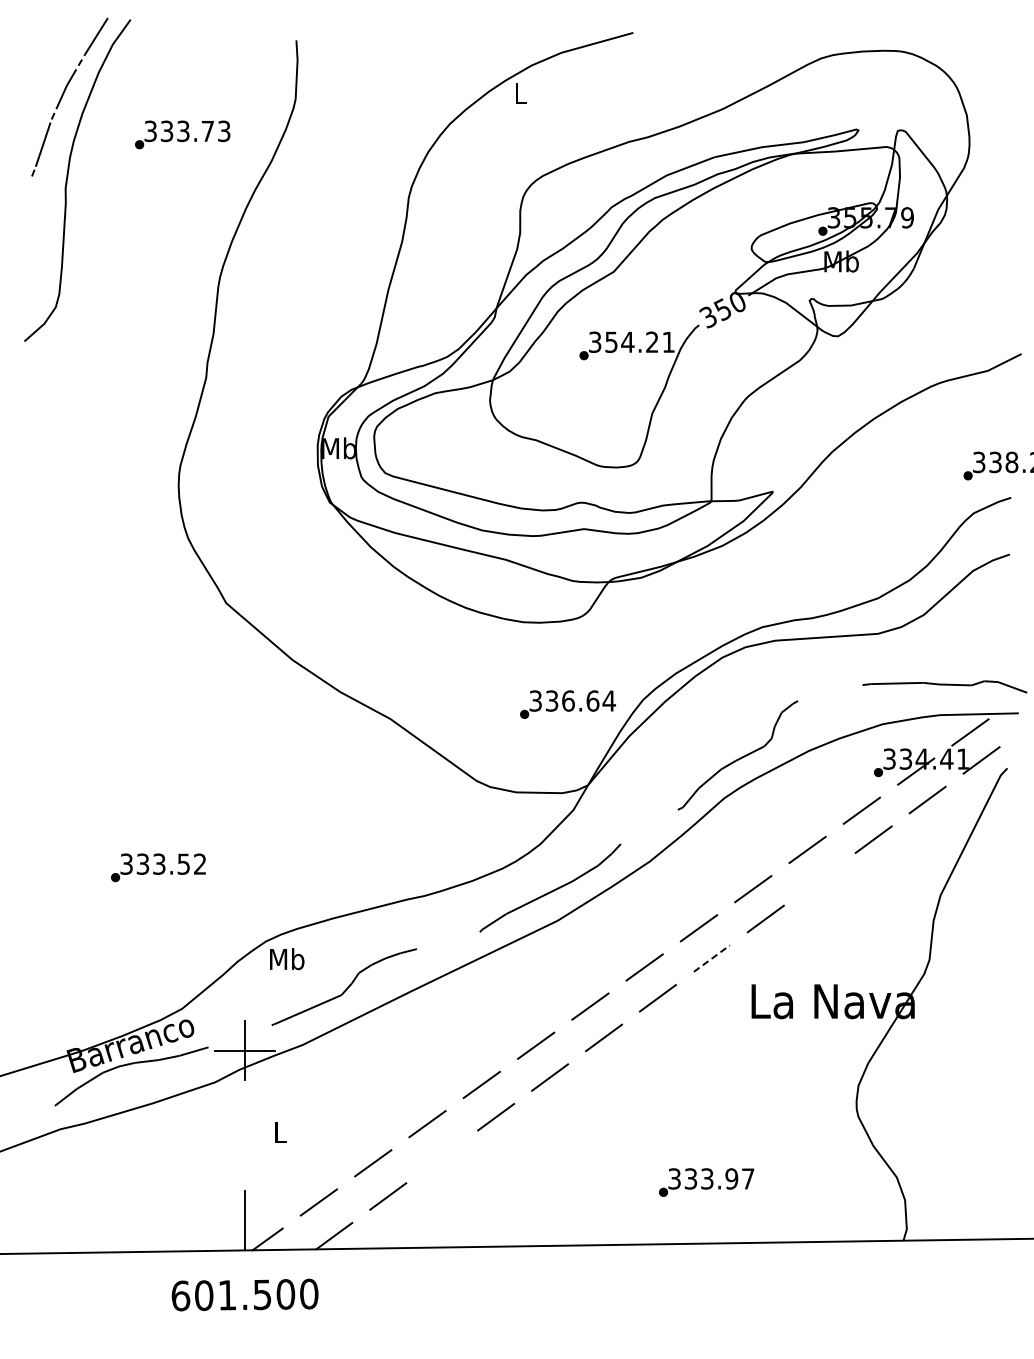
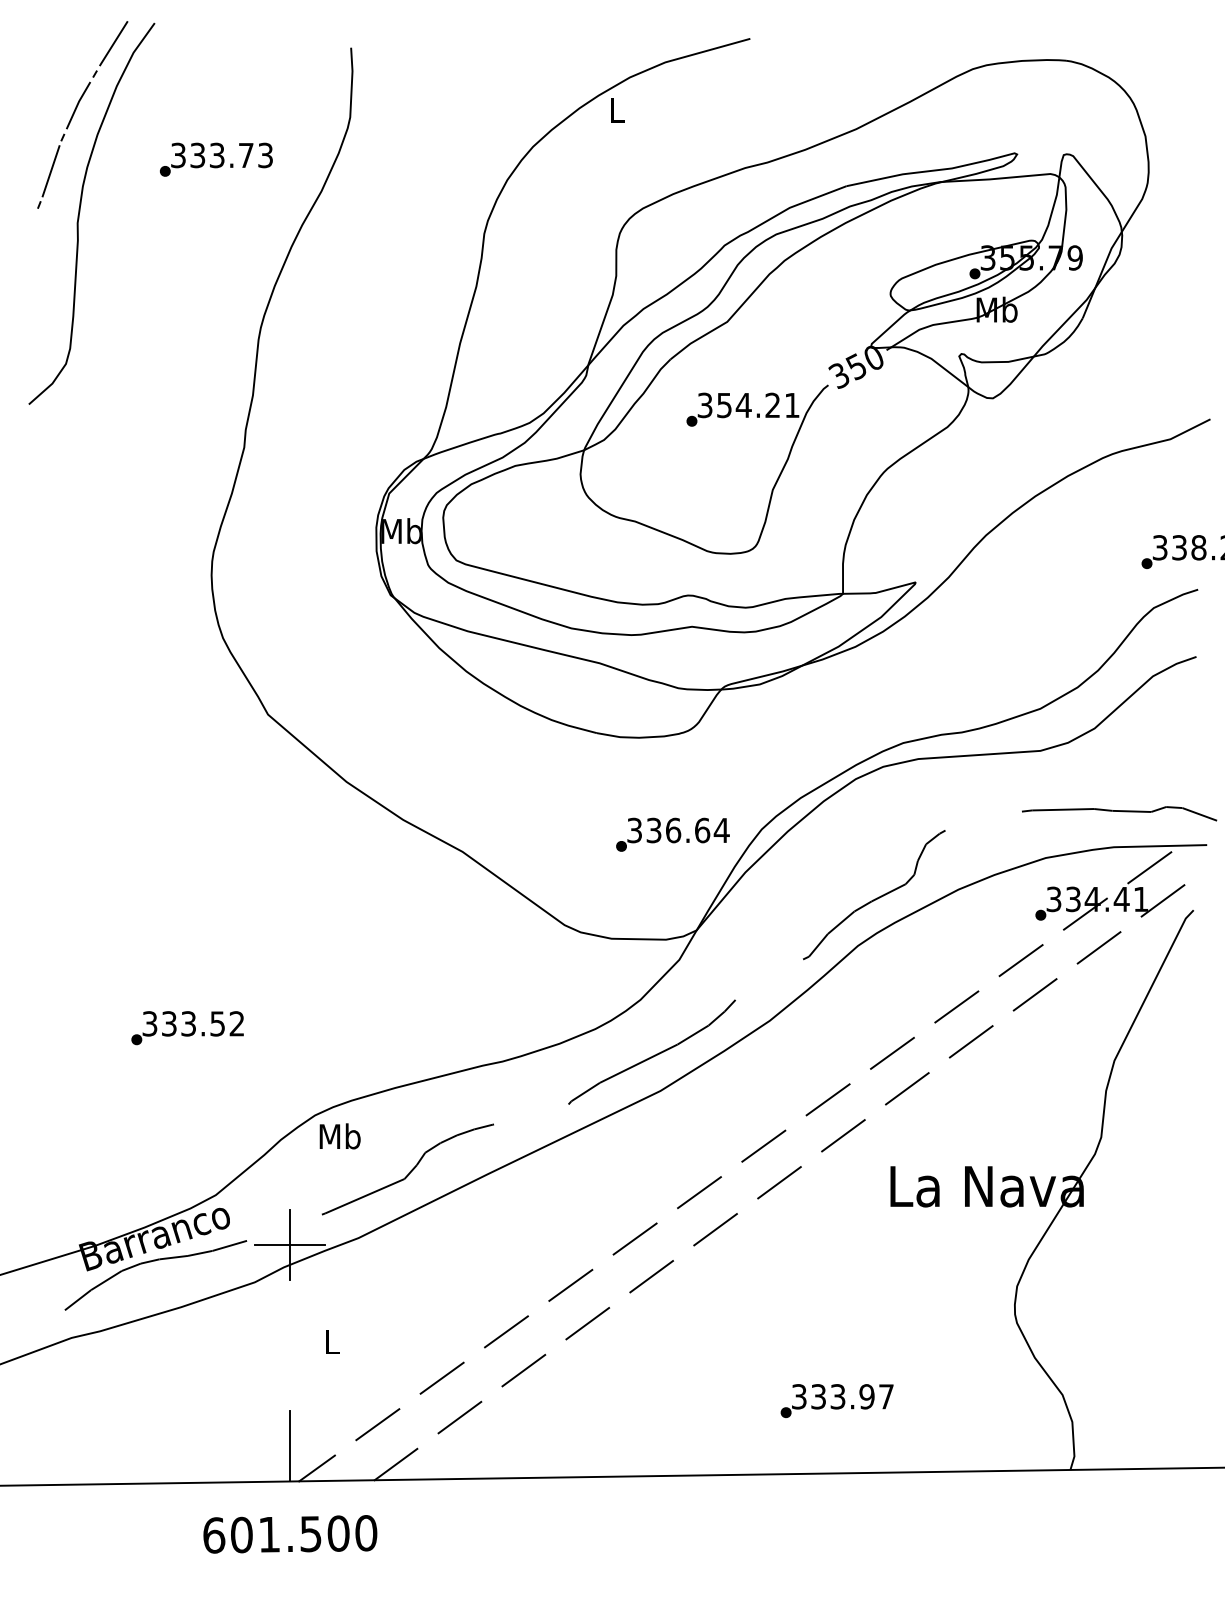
line: (819, 879) -> (970, 1041), added
line: (712, 958) -> (844, 1135), dashed -> solid
line: (442, 1156) -> (524, 1370), added

